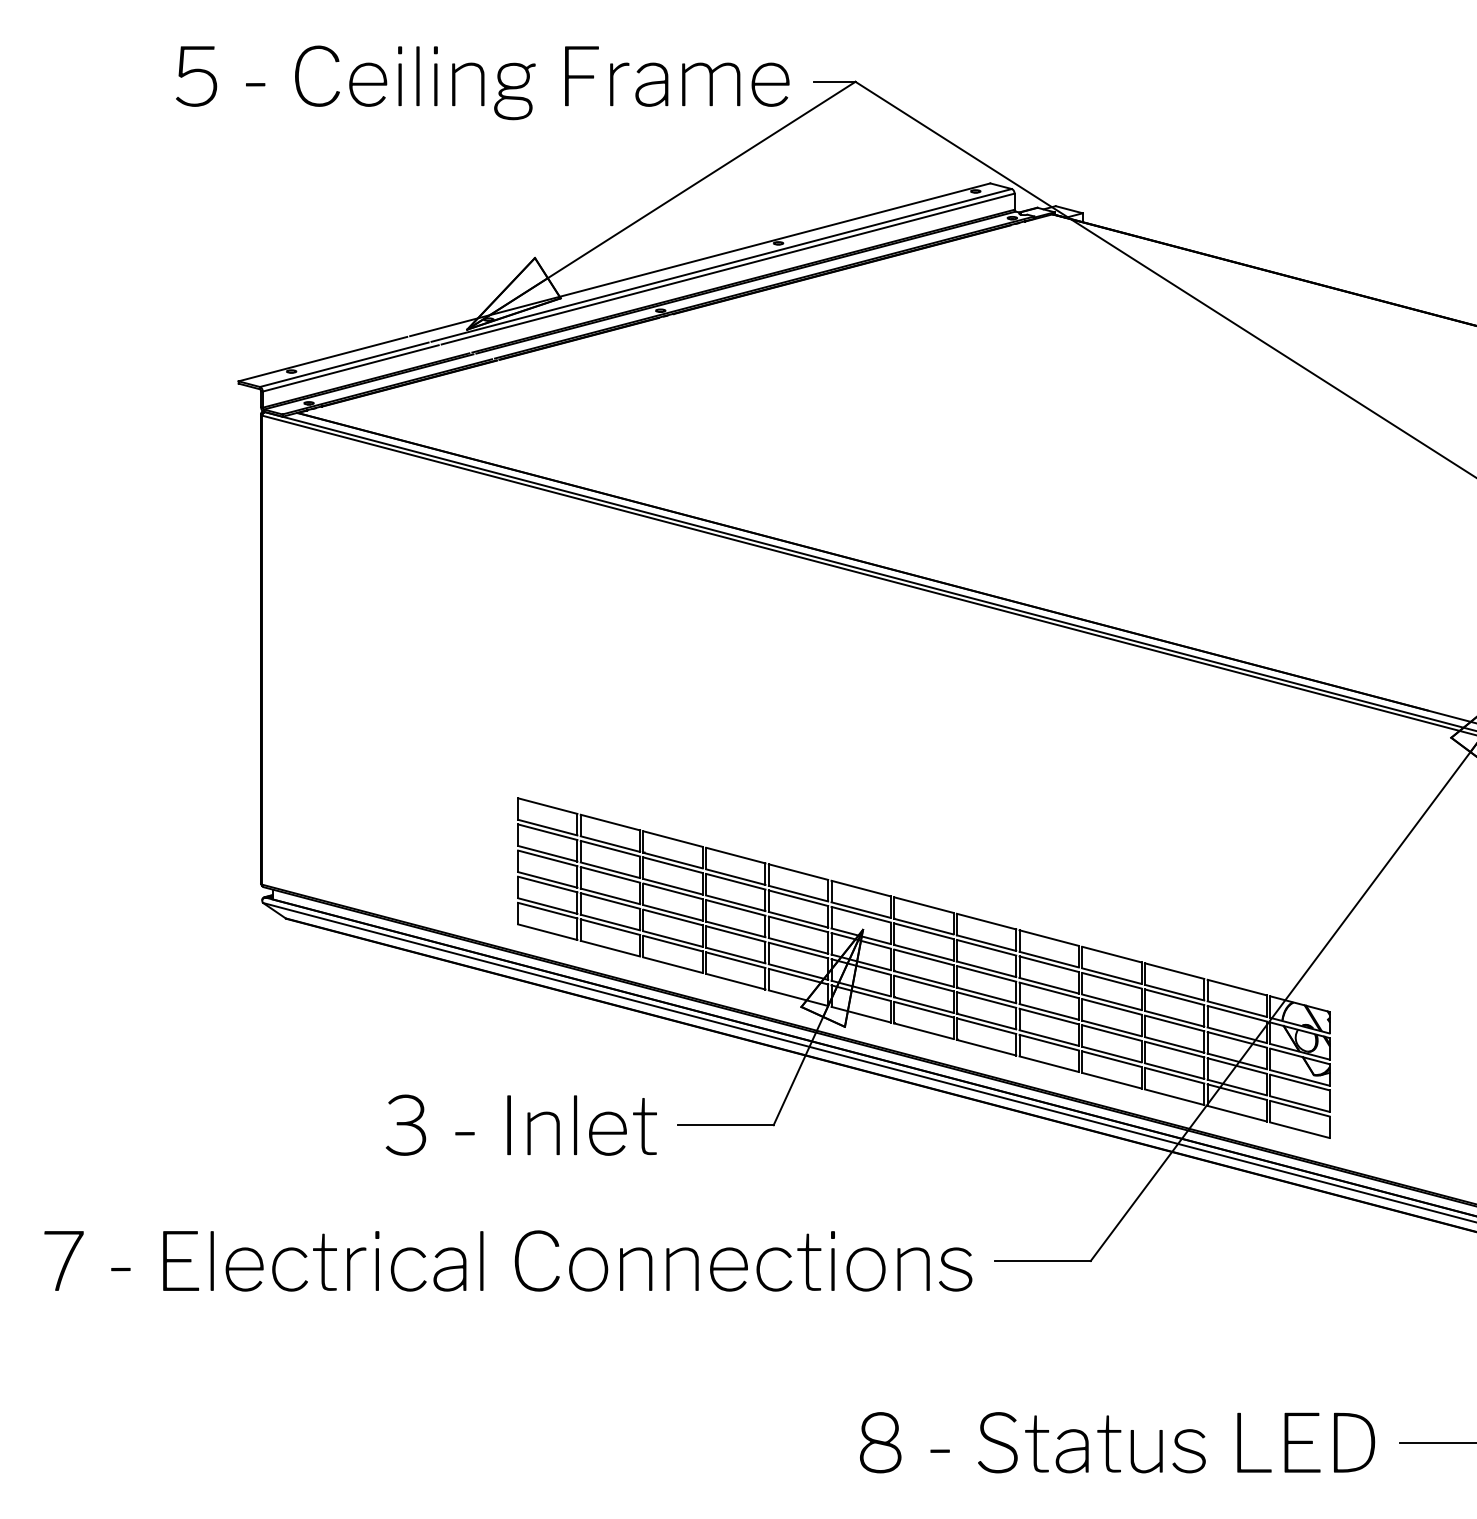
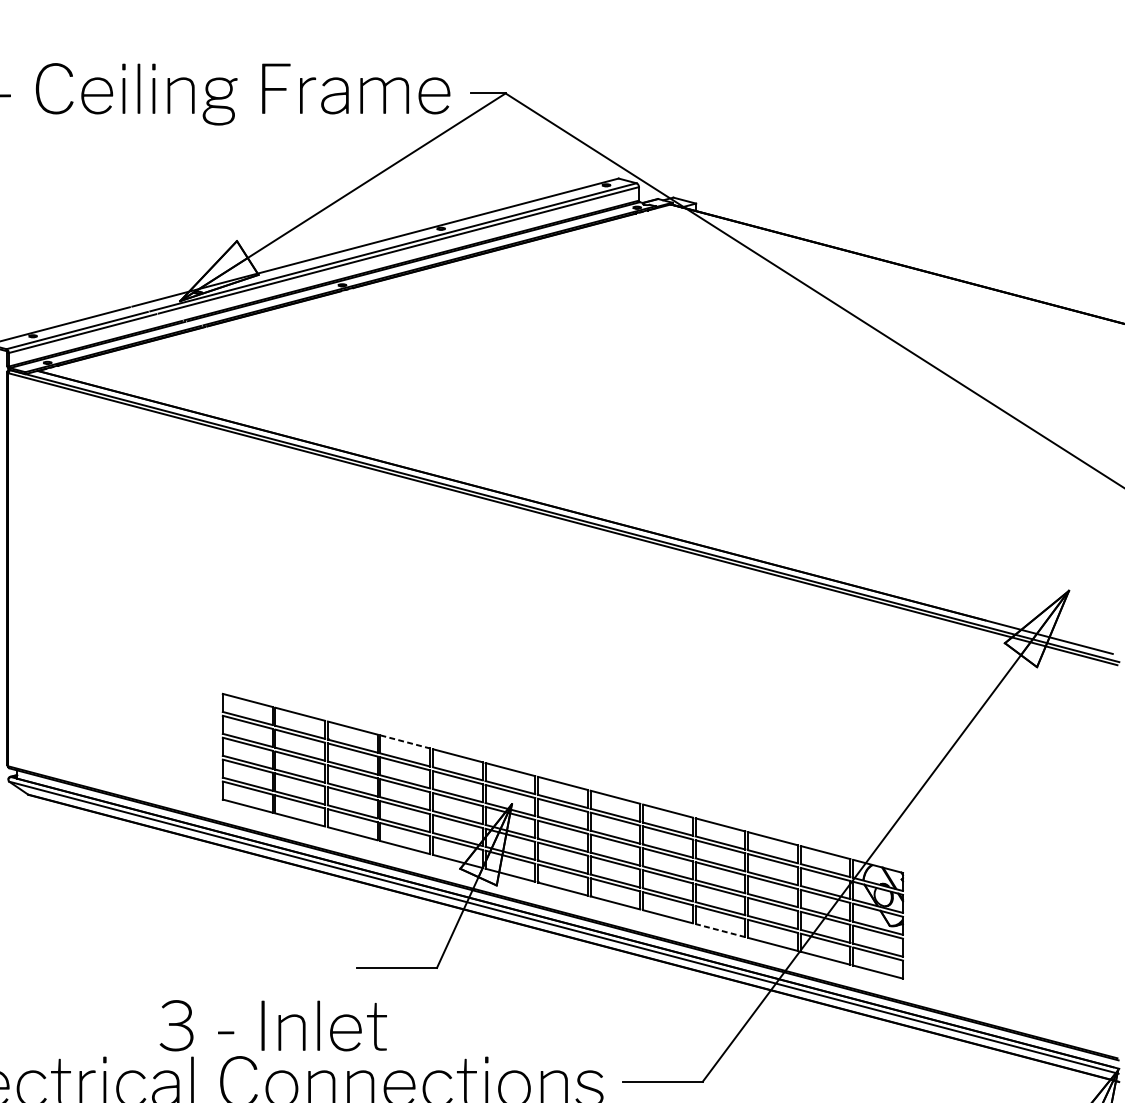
line: (735, 855) -> (405, 741), solid -> dashed
line: (1111, 1080) -> (720, 930), solid -> dashed
text: (520, 1124) -> (272, 1025), moved

